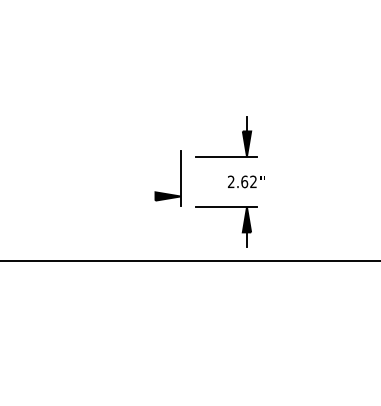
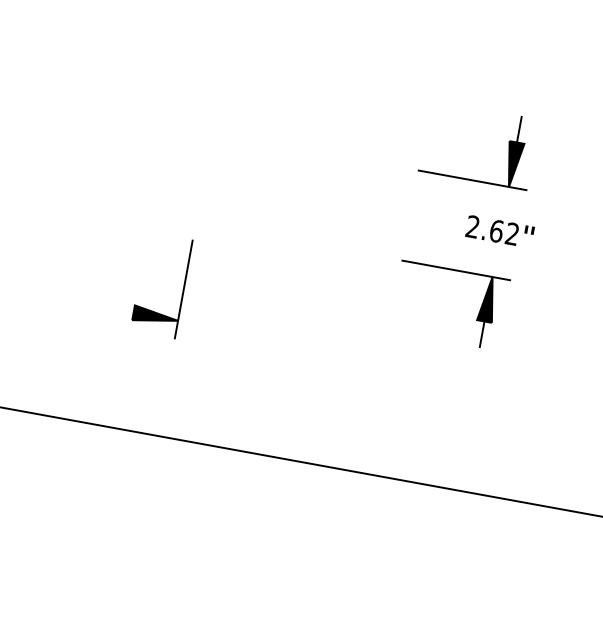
part: (180, 178) -> (183, 288), moved
part: (229, 181) -> (469, 225), moved

